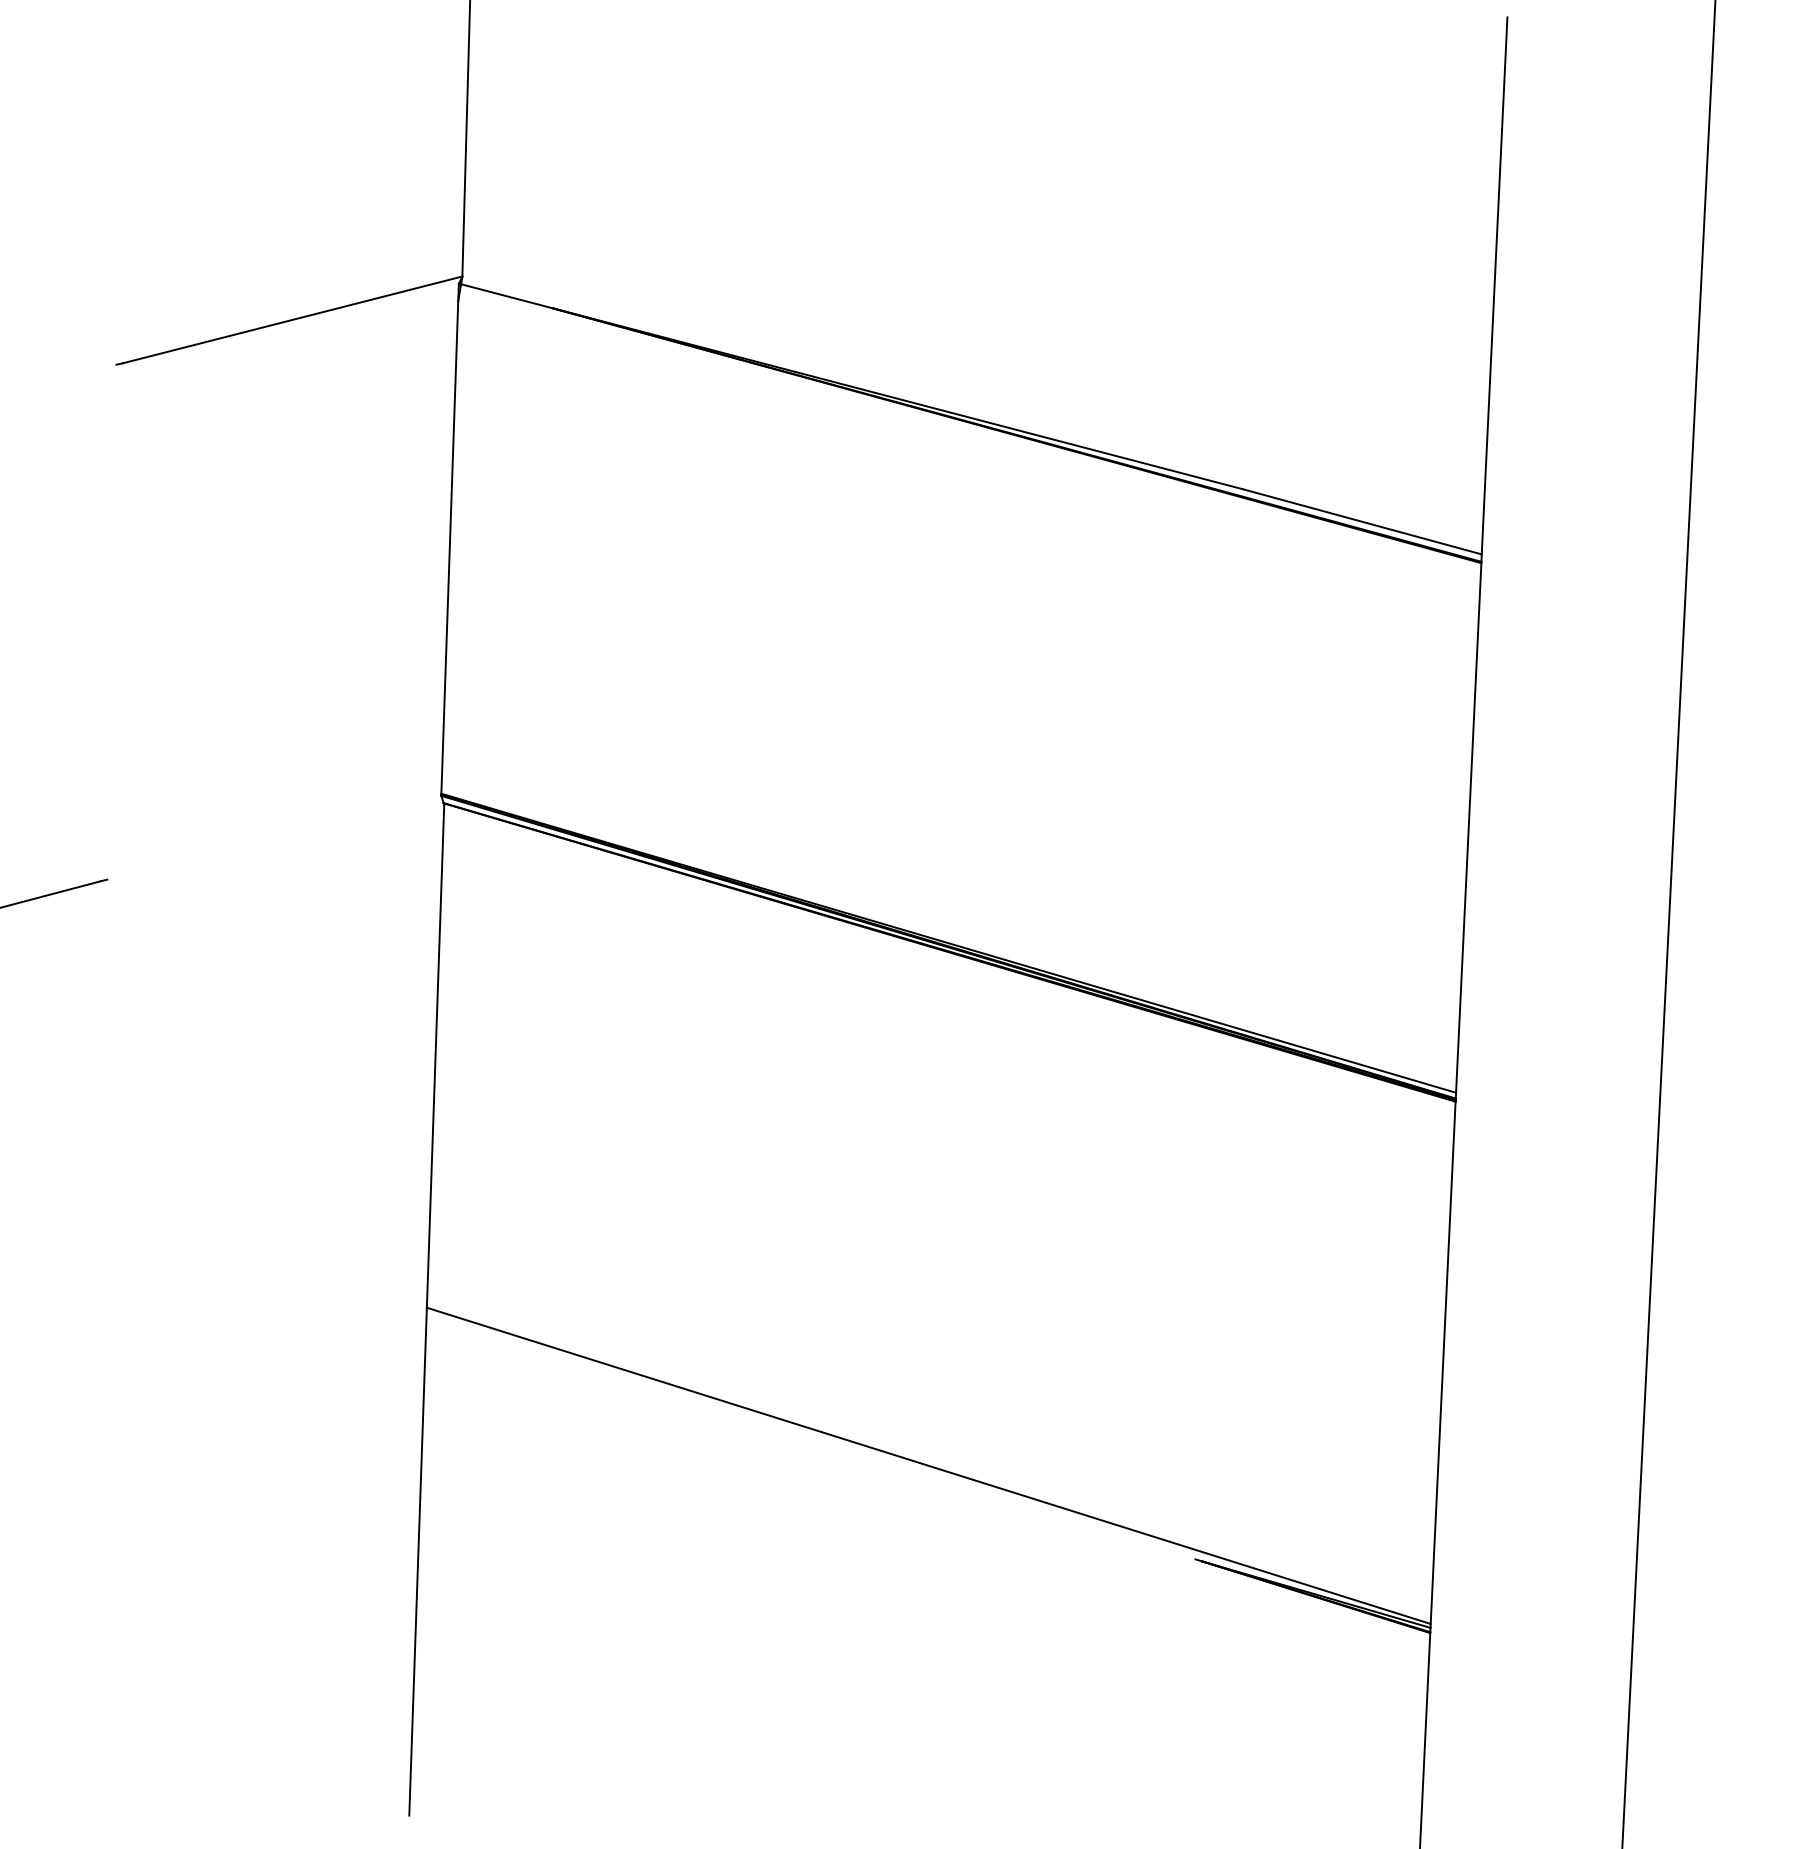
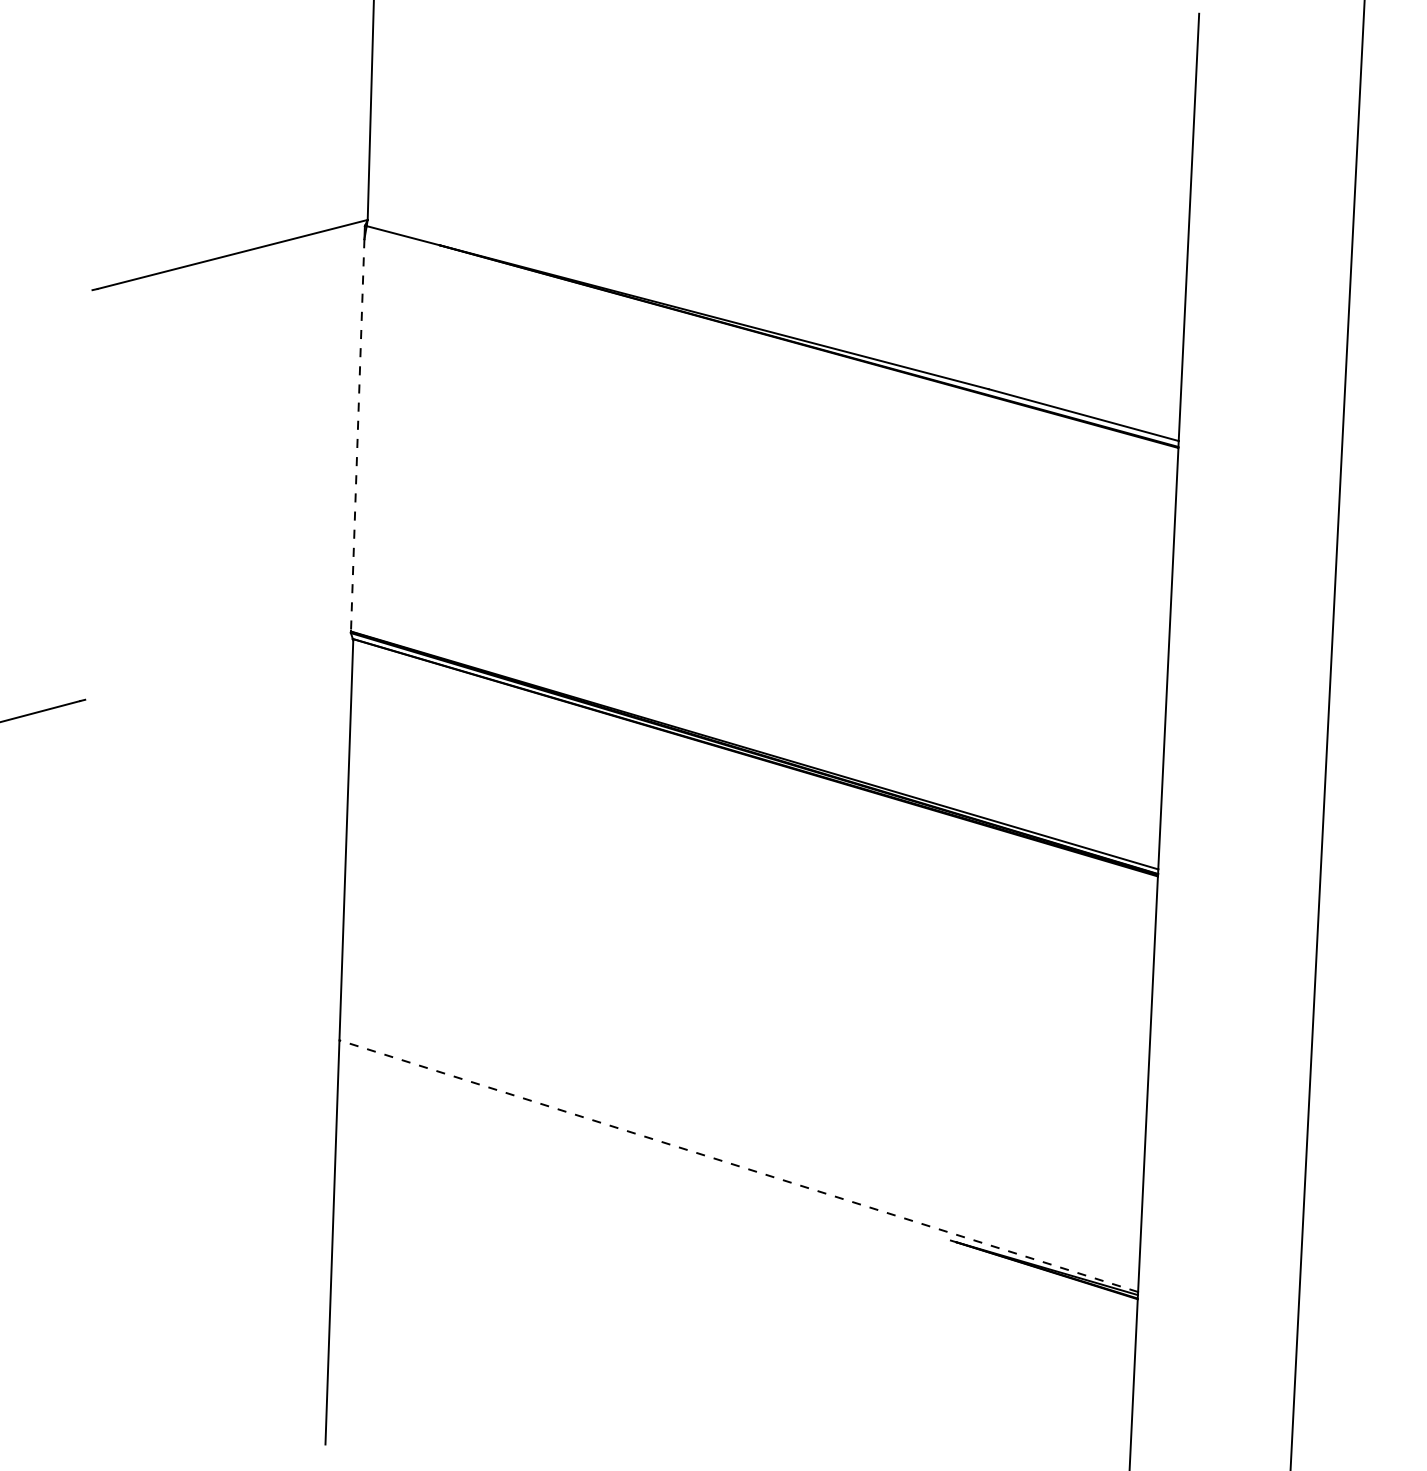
line: (449, 547) -> (357, 435), solid -> dashed
line: (928, 1465) -> (738, 1165), solid -> dashed

